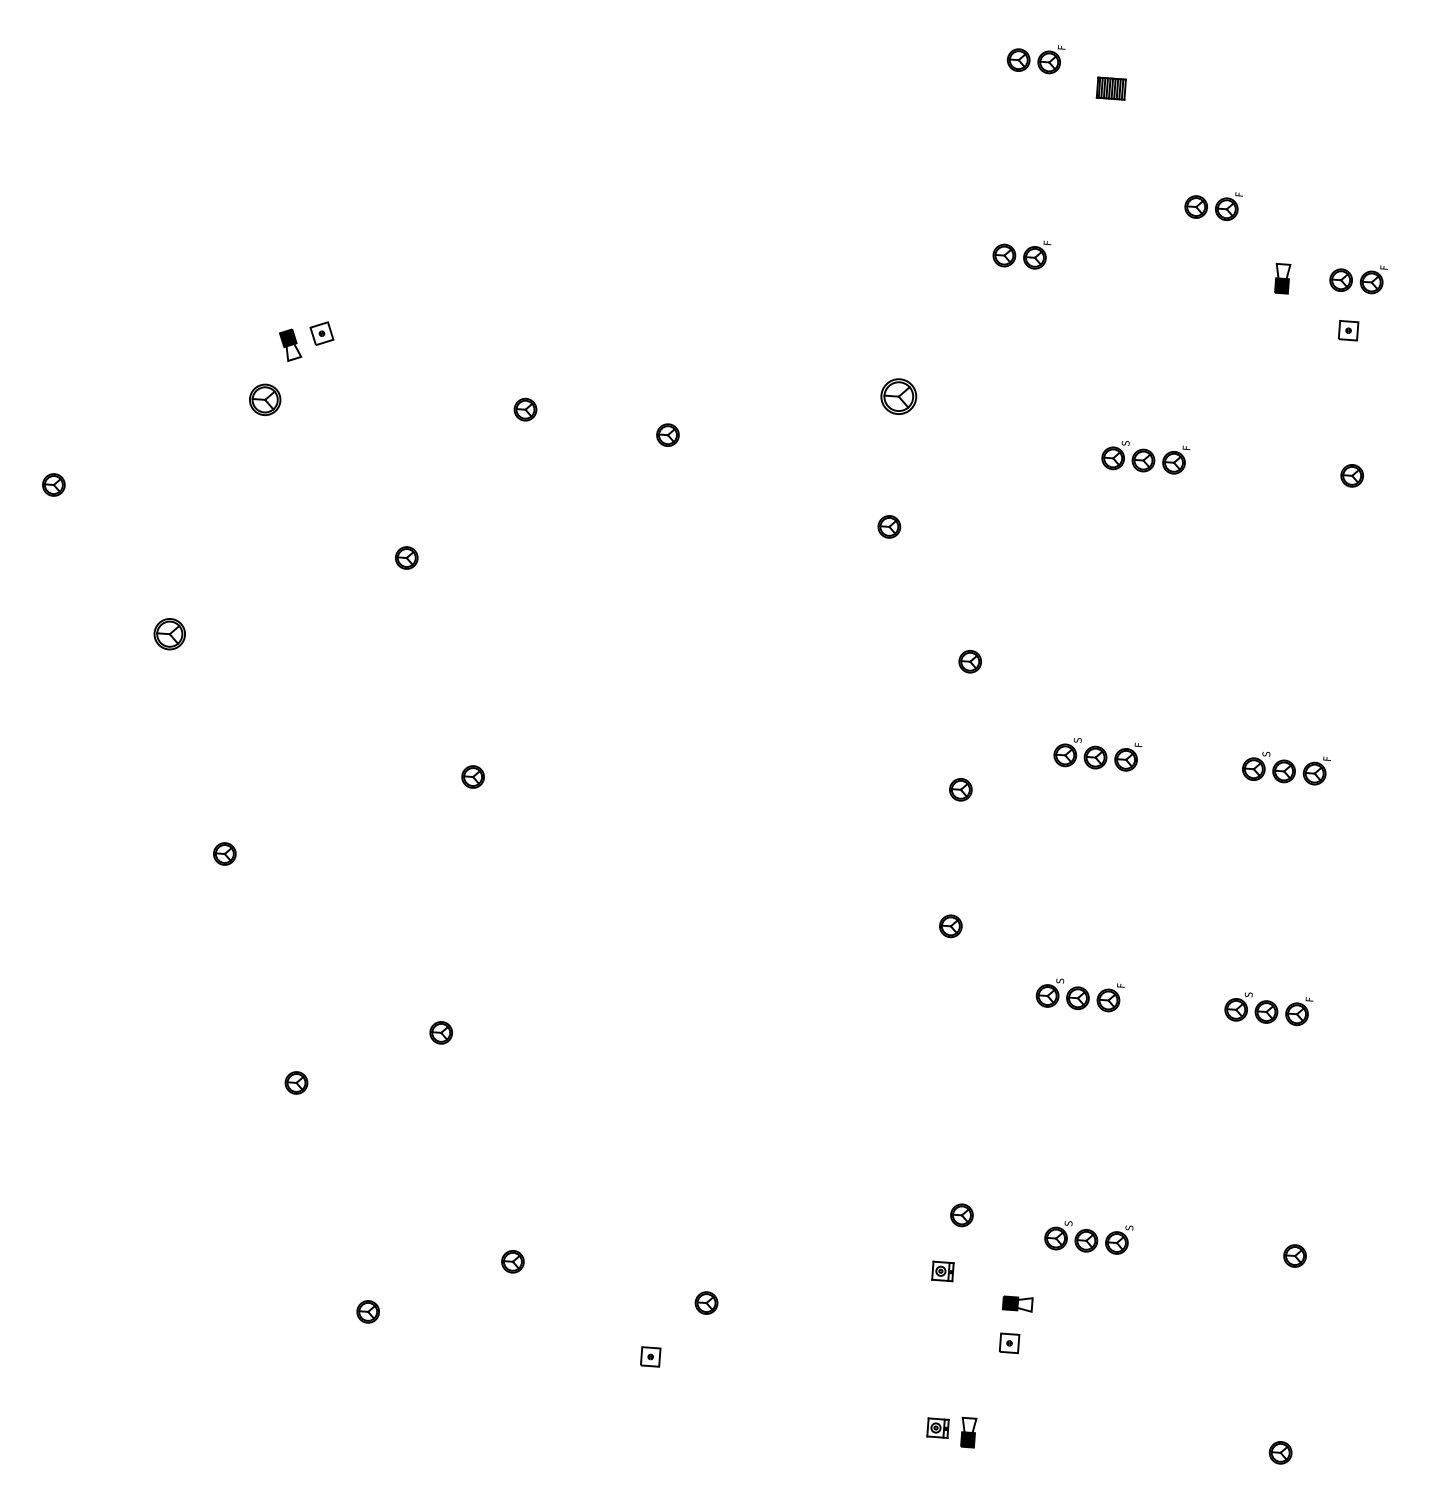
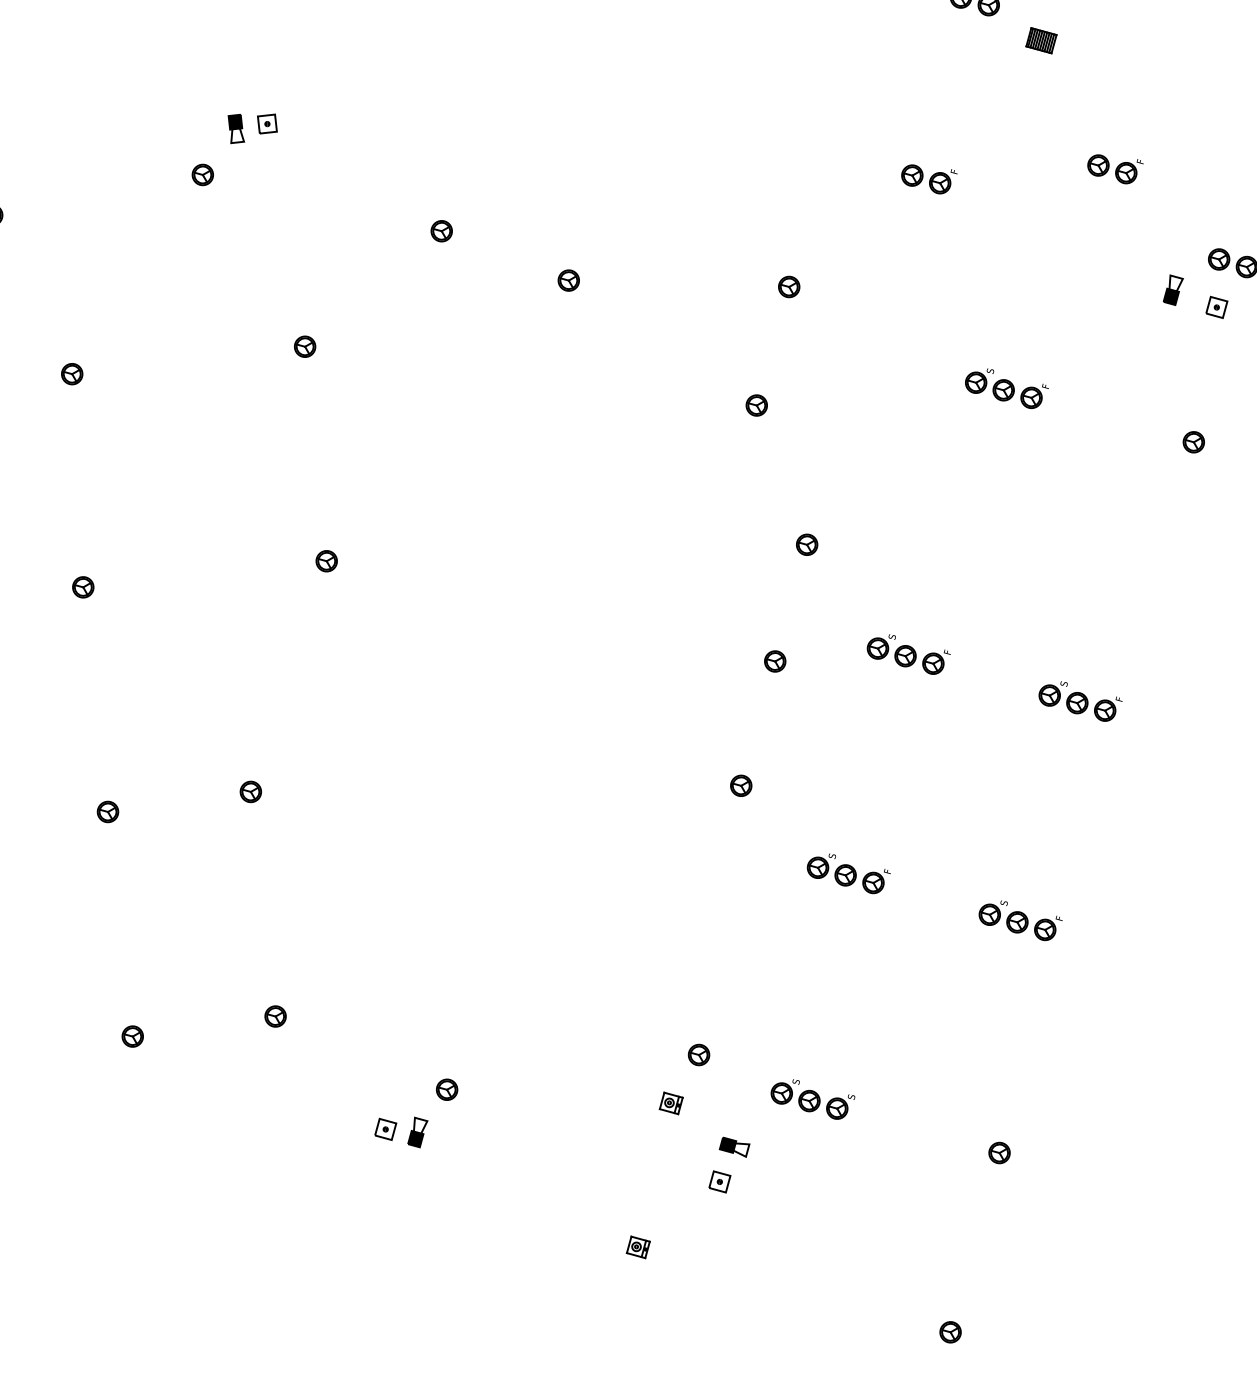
part: (1282, 278) -> (1173, 290), moved
part: (898, 396) -> (788, 286), size x0.62
part: (264, 399) -> (202, 174), size x0.71
part: (169, 633) -> (72, 373), size x0.71
part: (968, 1432) -> (417, 1132), moved

